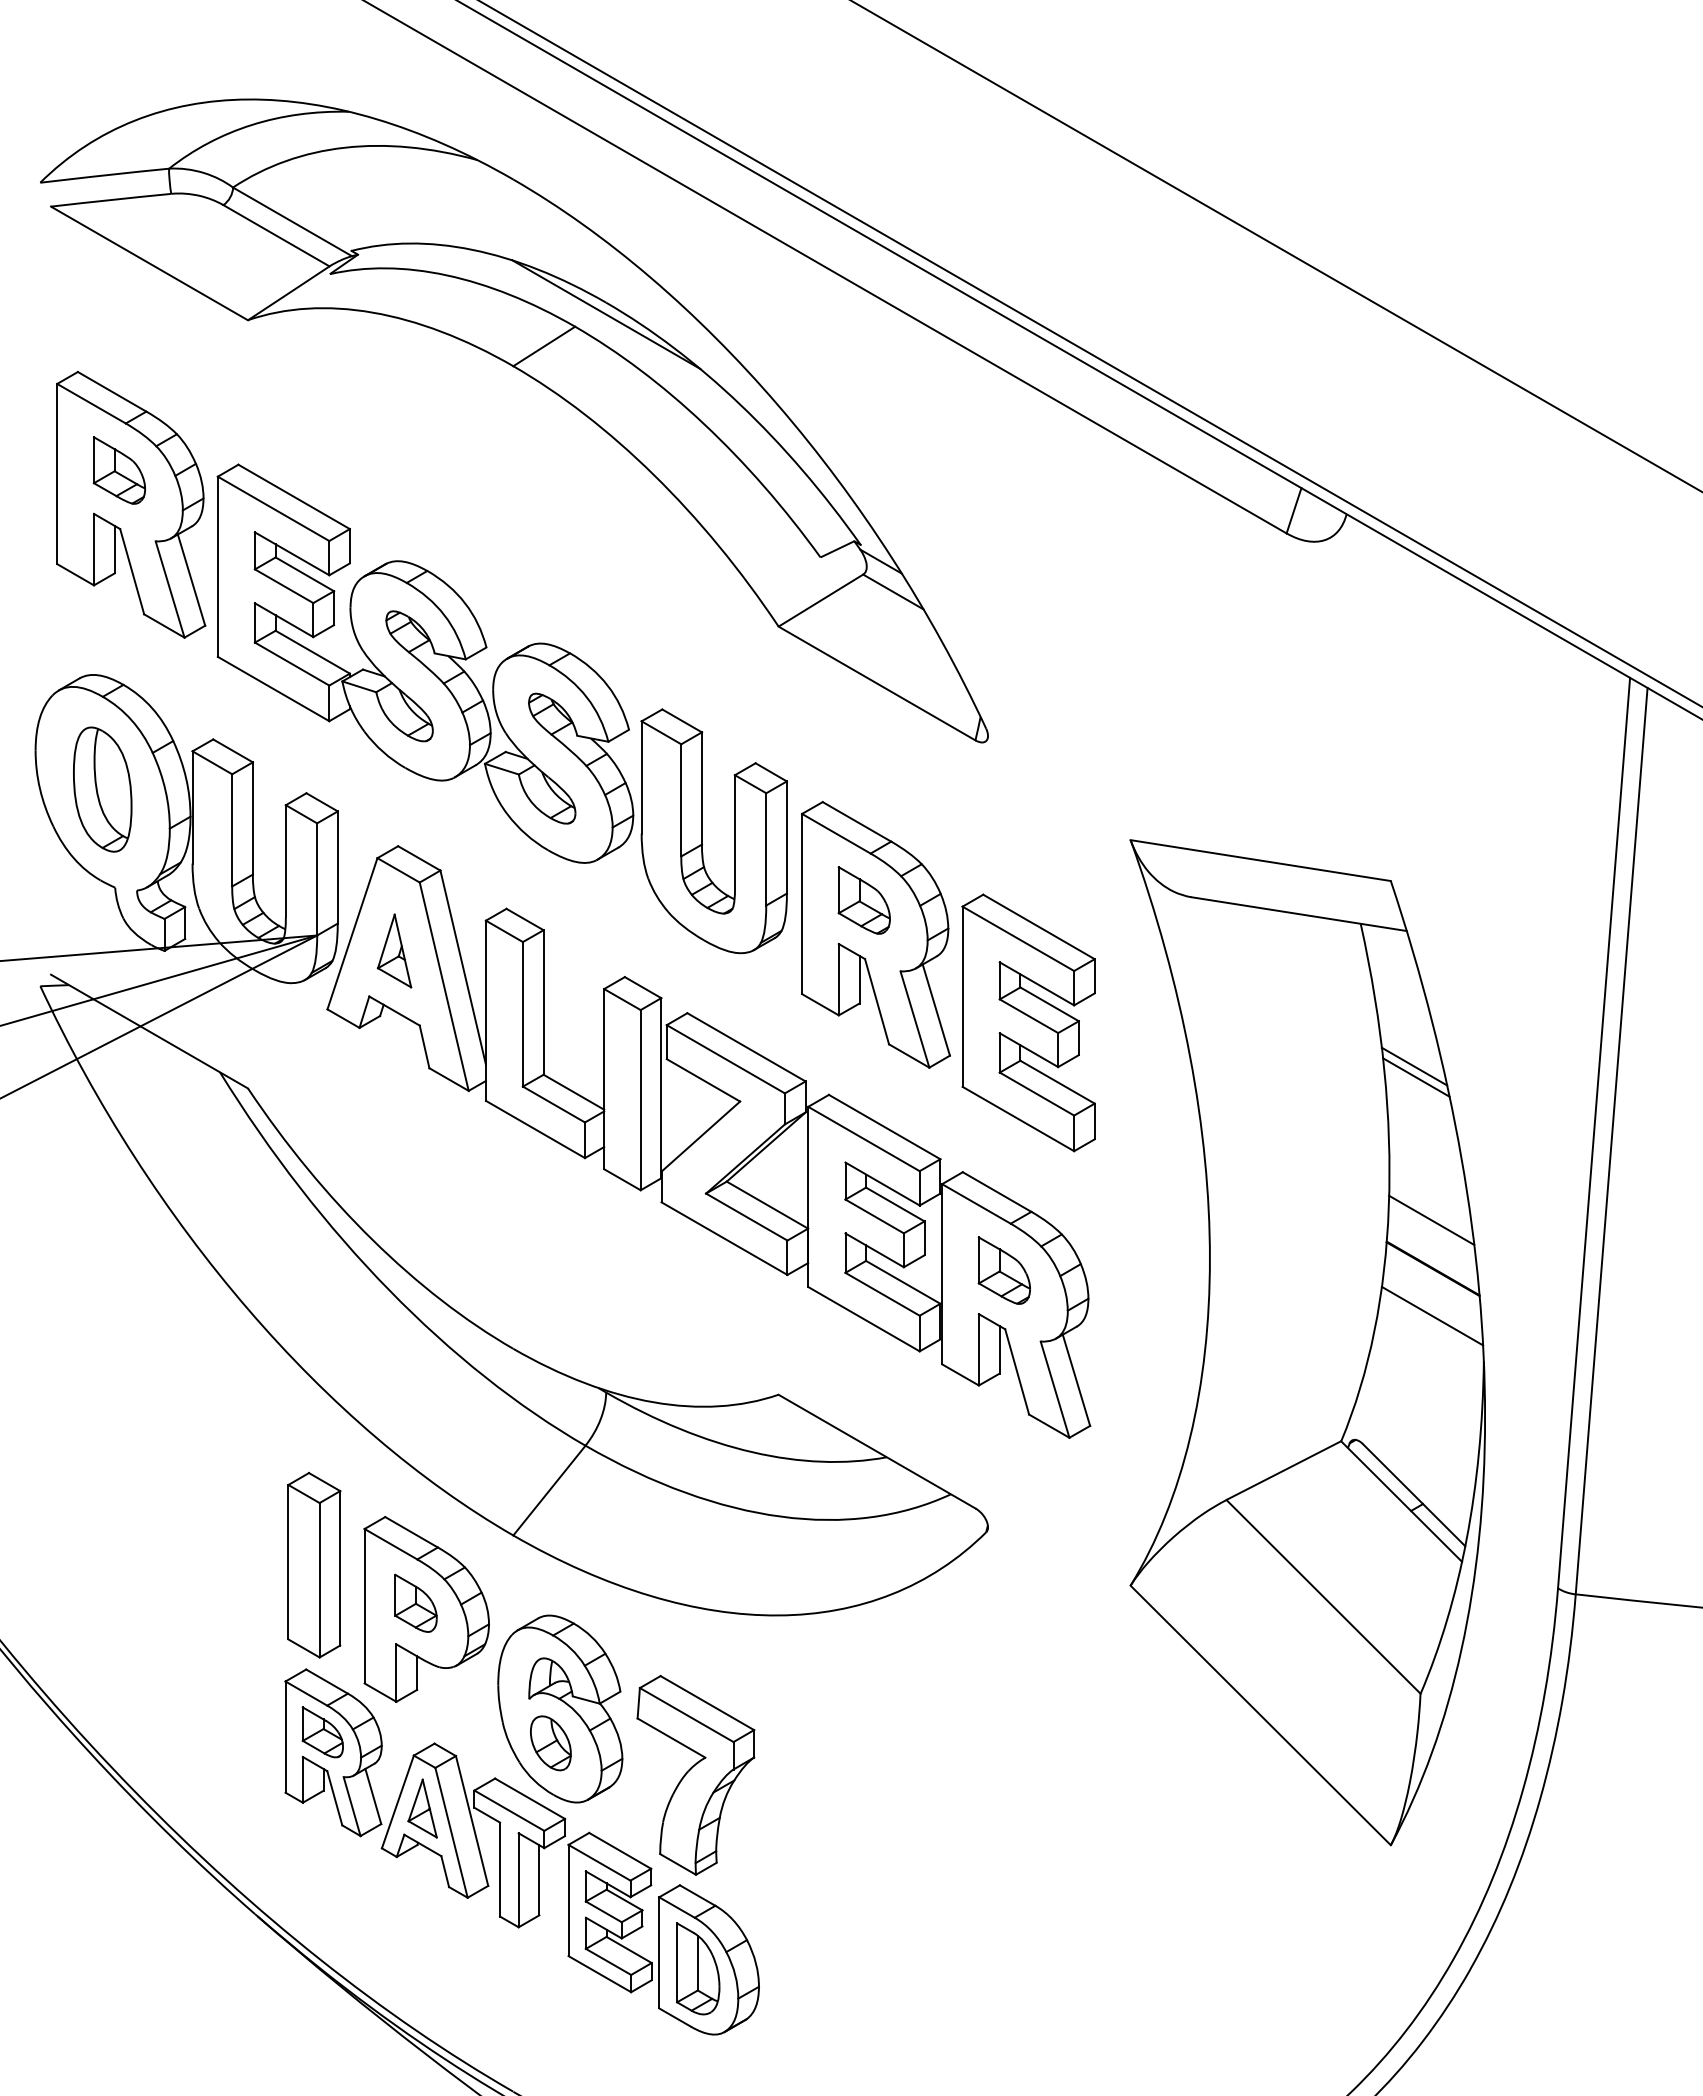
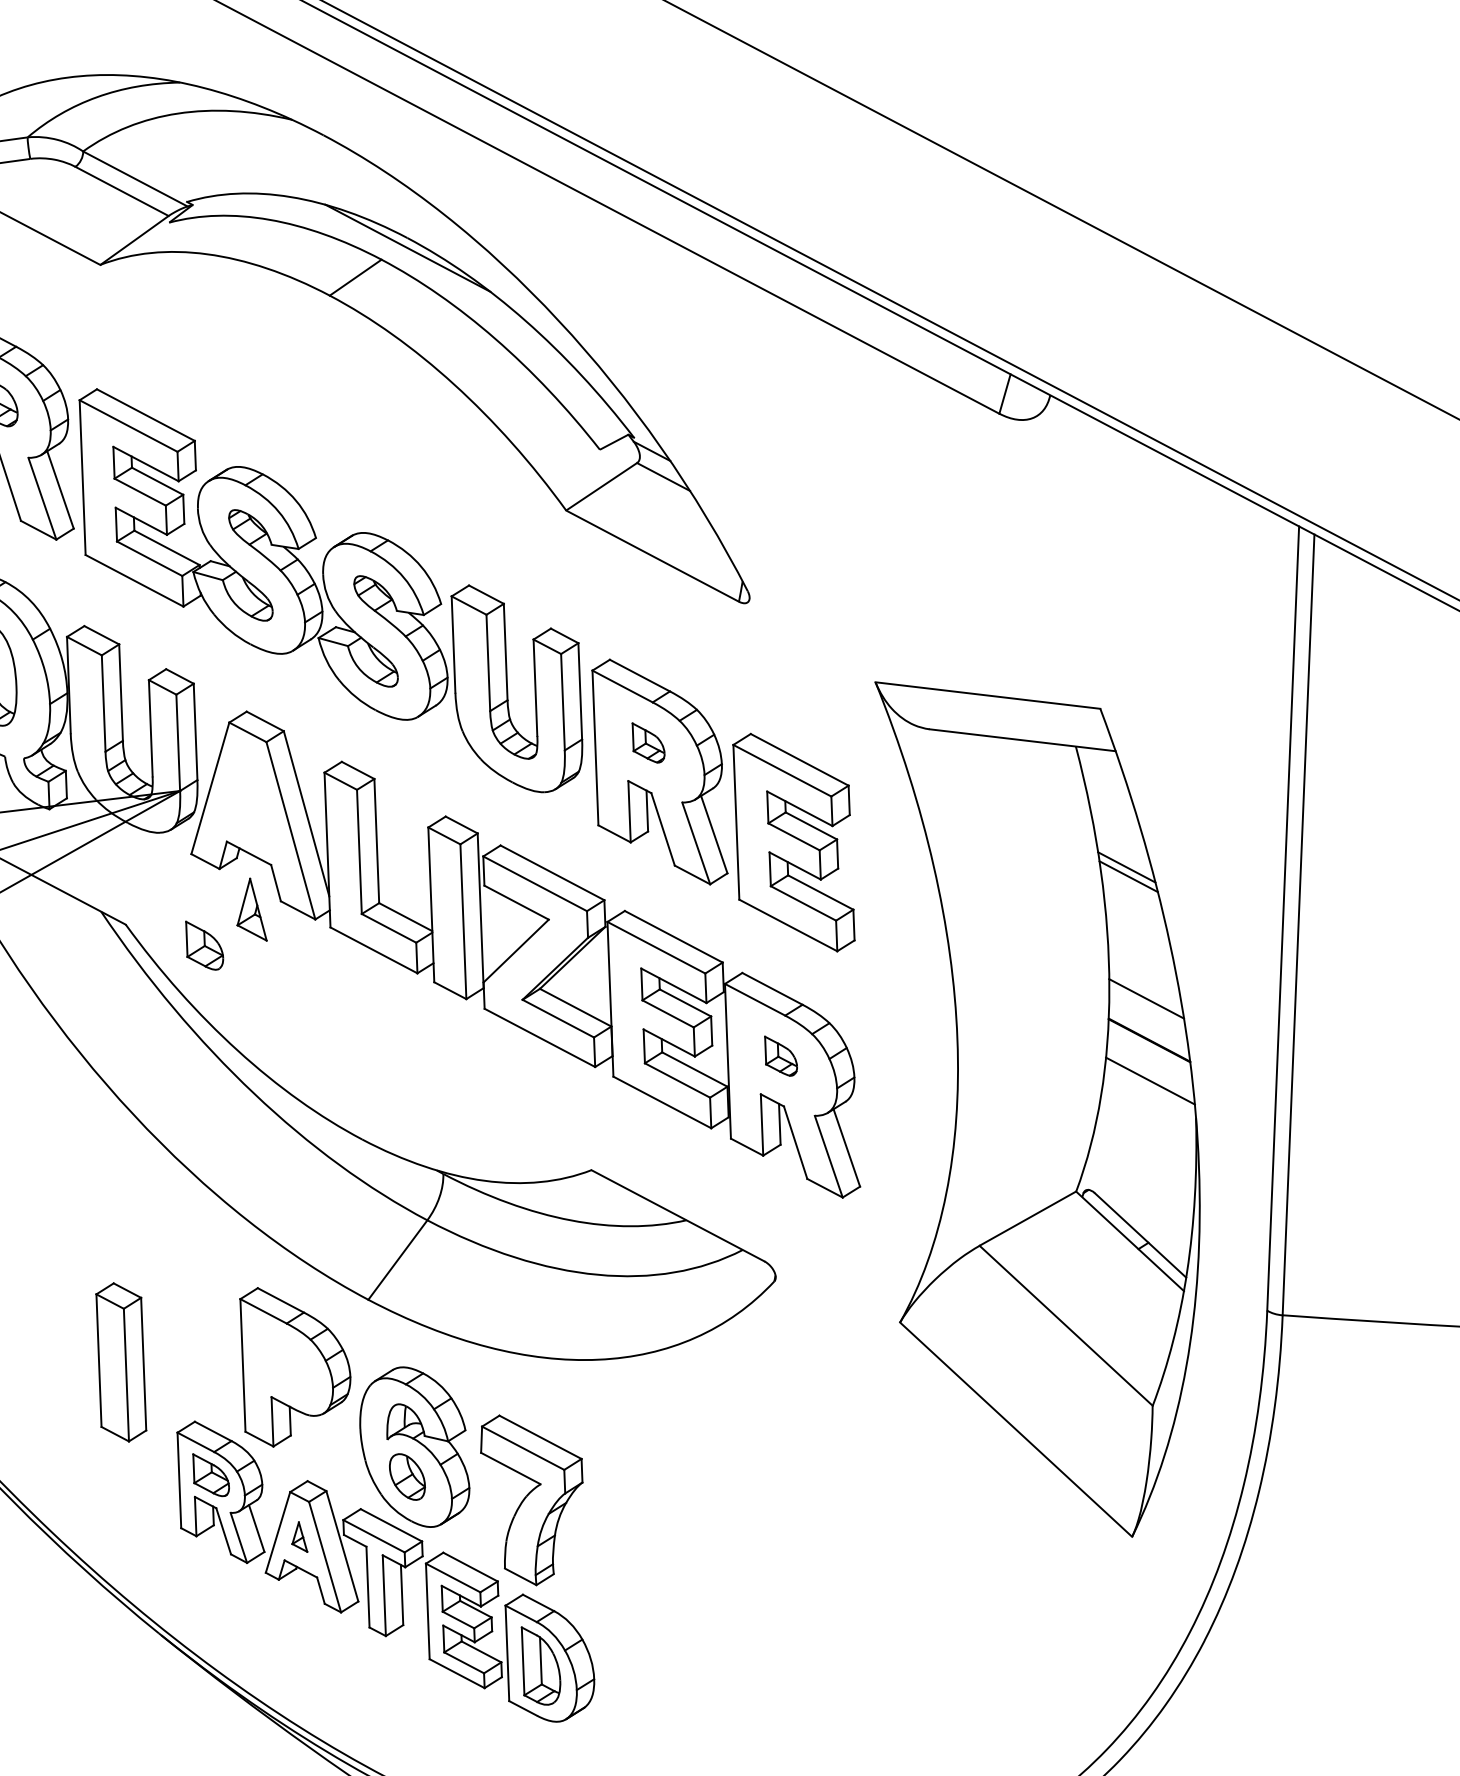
part: (863, 900) -> (648, 742), size x0.7
part: (394, 950) -> (251, 909), moved
part: (1003, 1270) -> (780, 1056), size x0.7
part: (314, 1565) -> (121, 1362), moved
part: (415, 1602) -> (204, 944), moved
part: (422, 1808) -> (299, 1537), size x0.6

